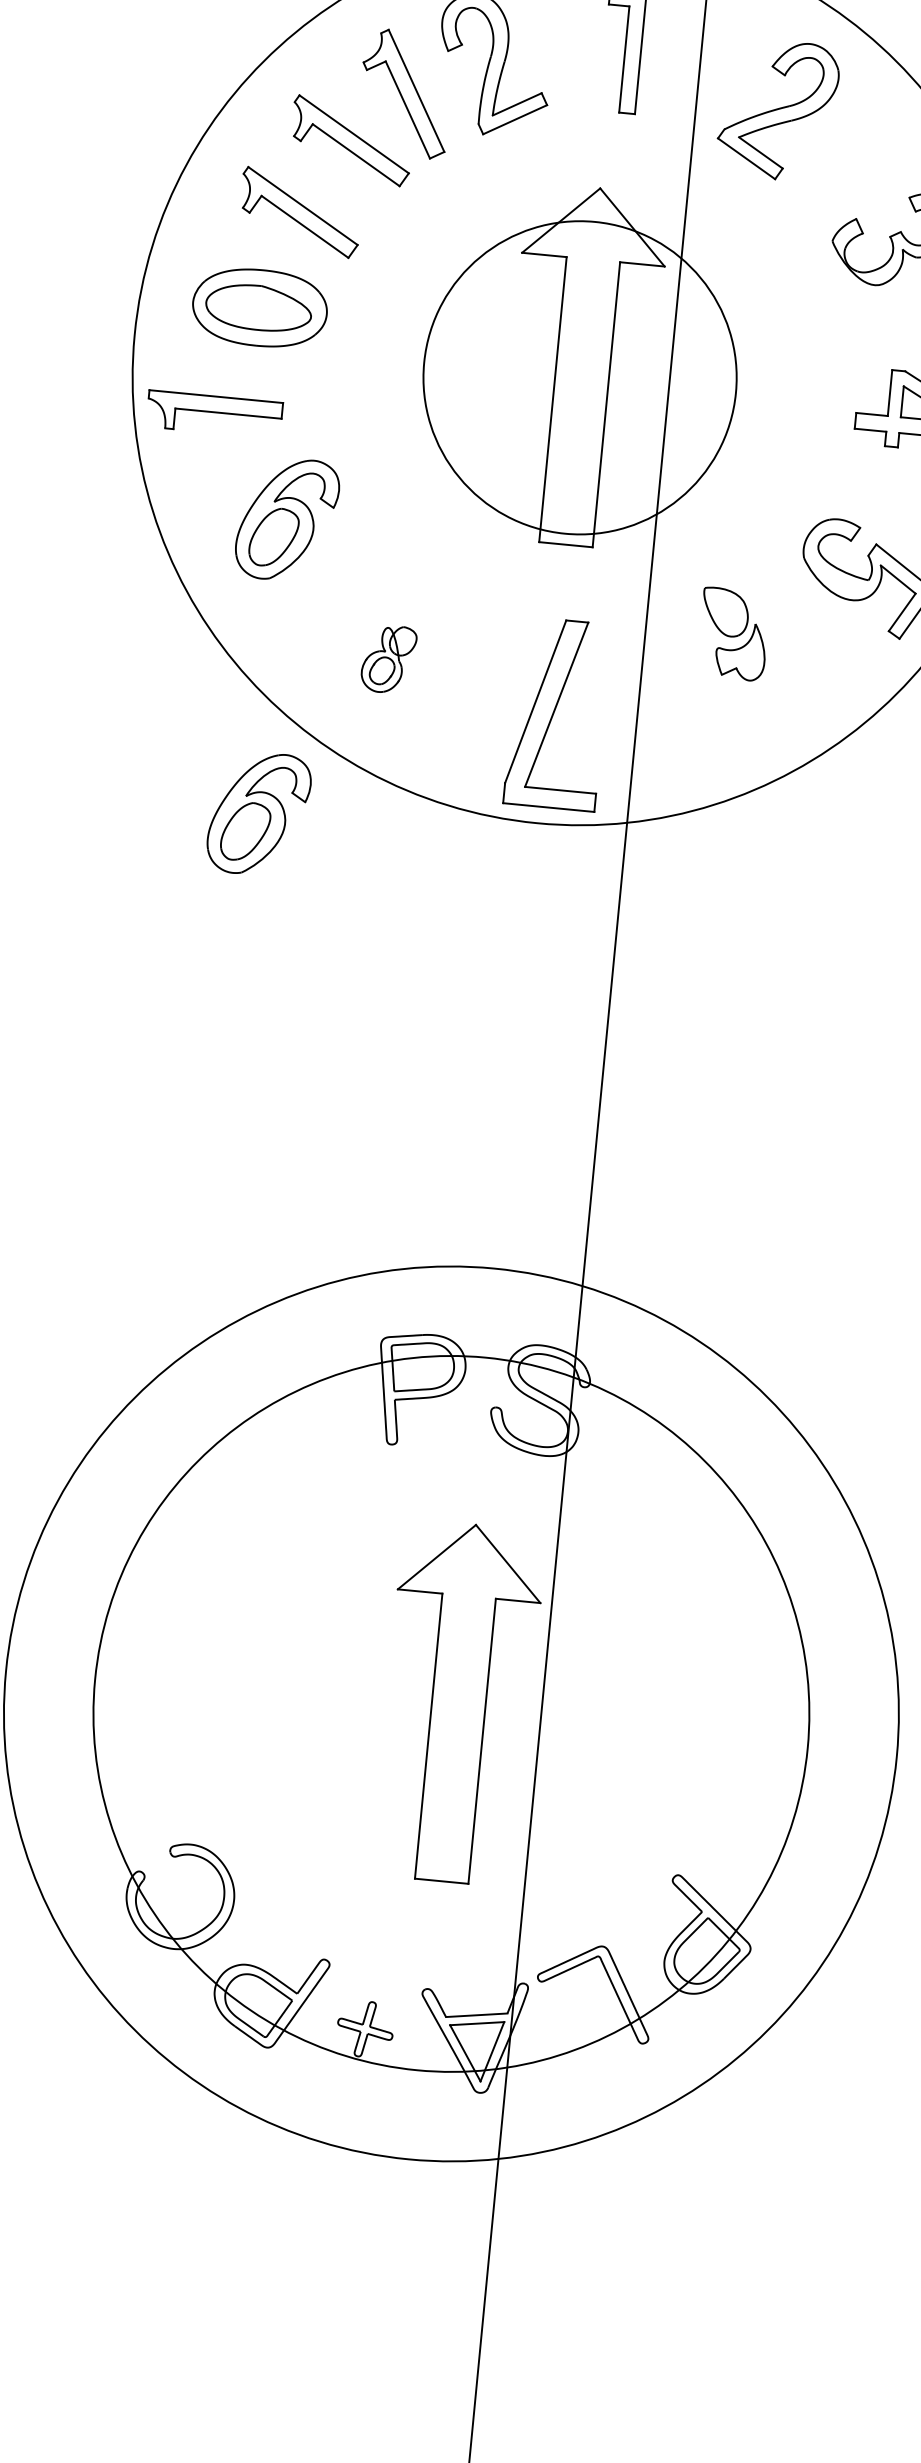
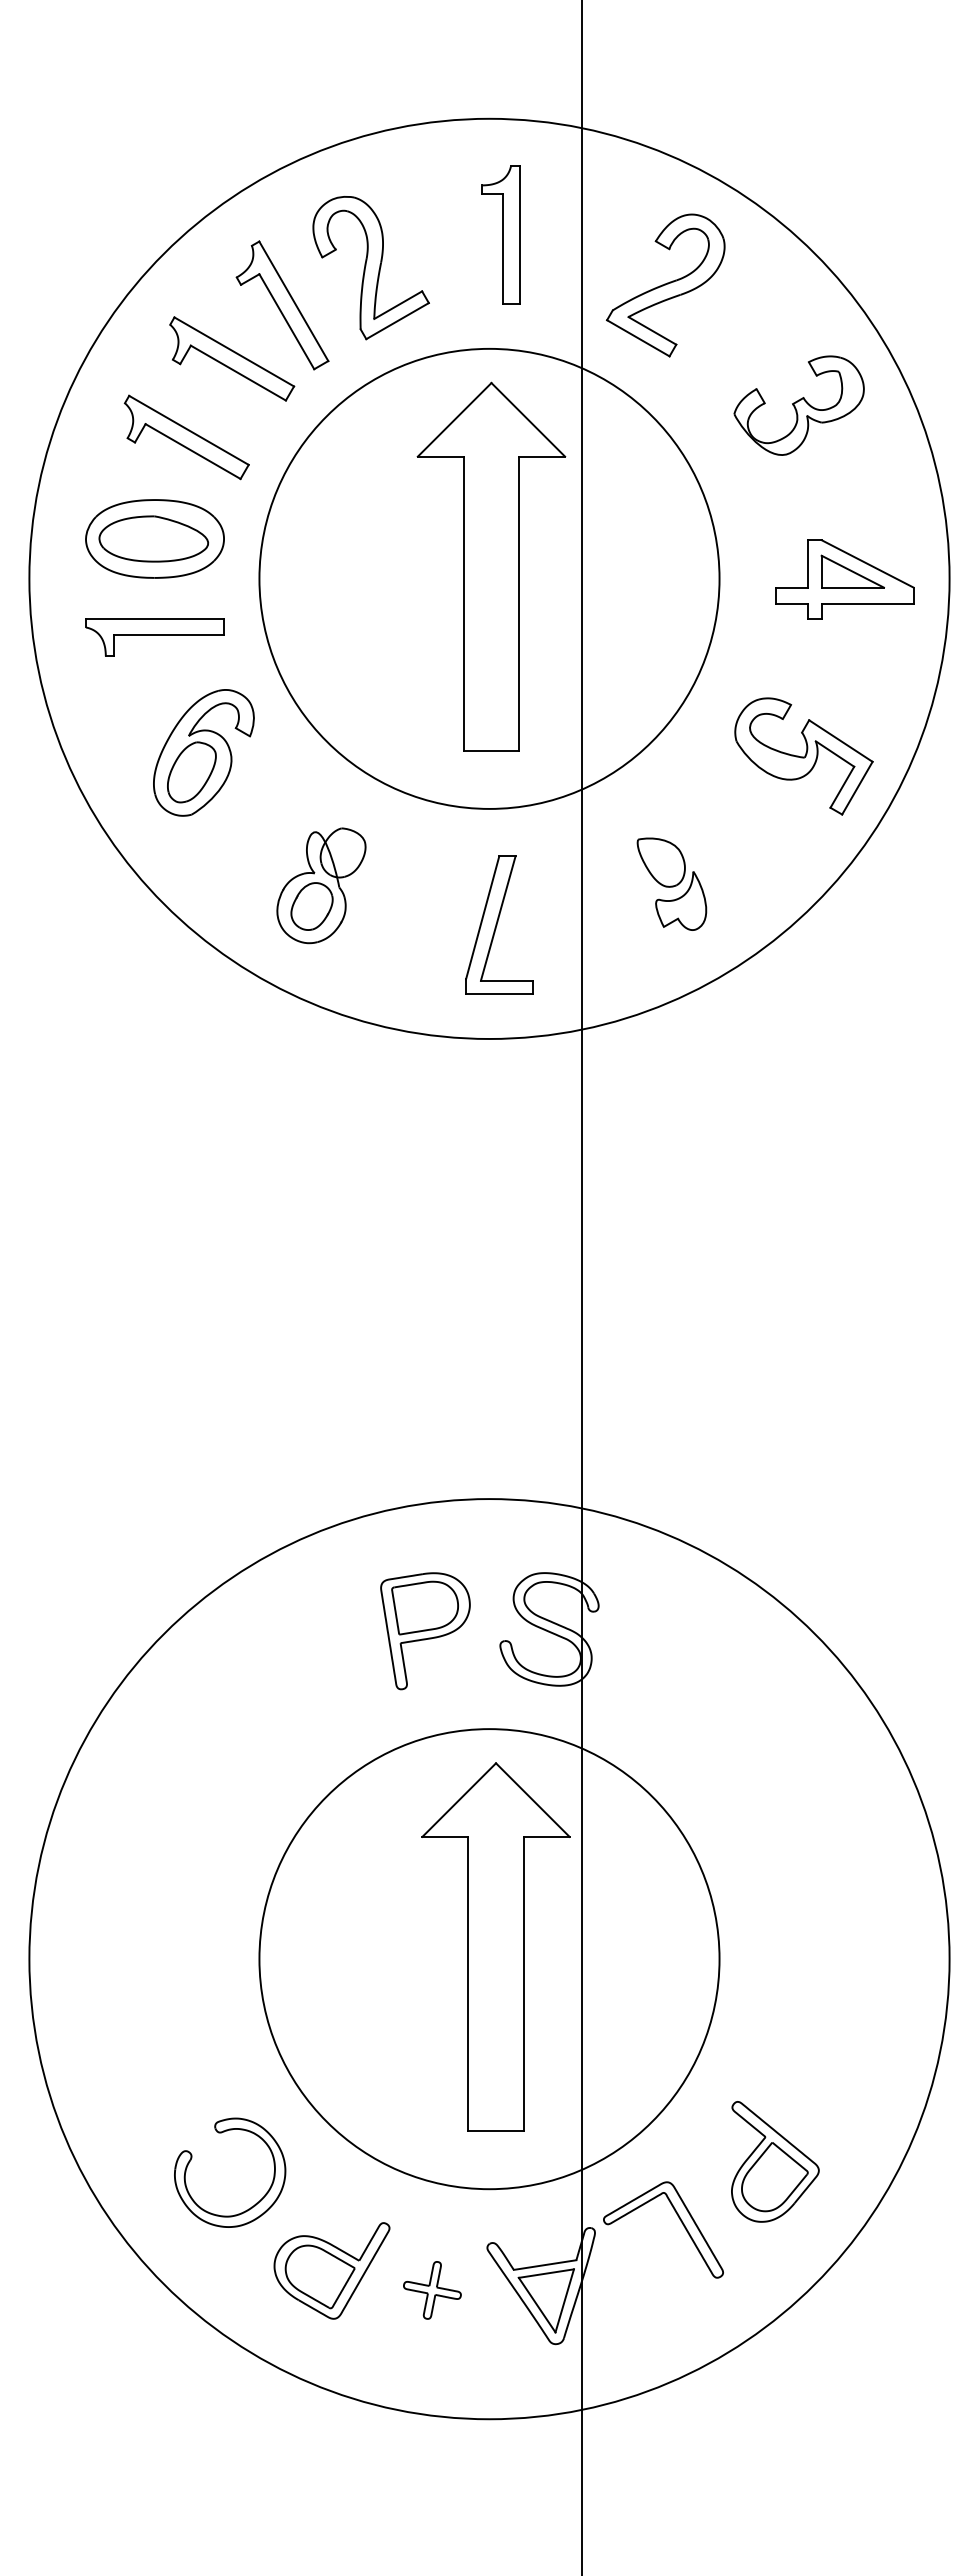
circle: (580, 377) -> (489, 578), size x1.43
part: (214, 414) -> (154, 637), moved
part: (733, 633) -> (671, 883), moved
part: (388, 658) -> (321, 885), size x1.67
part: (557, 713) -> (499, 924), size x0.71
part: (258, 813) -> (203, 1056), removed
circle: (451, 1714) -> (489, 1959), size x0.62

